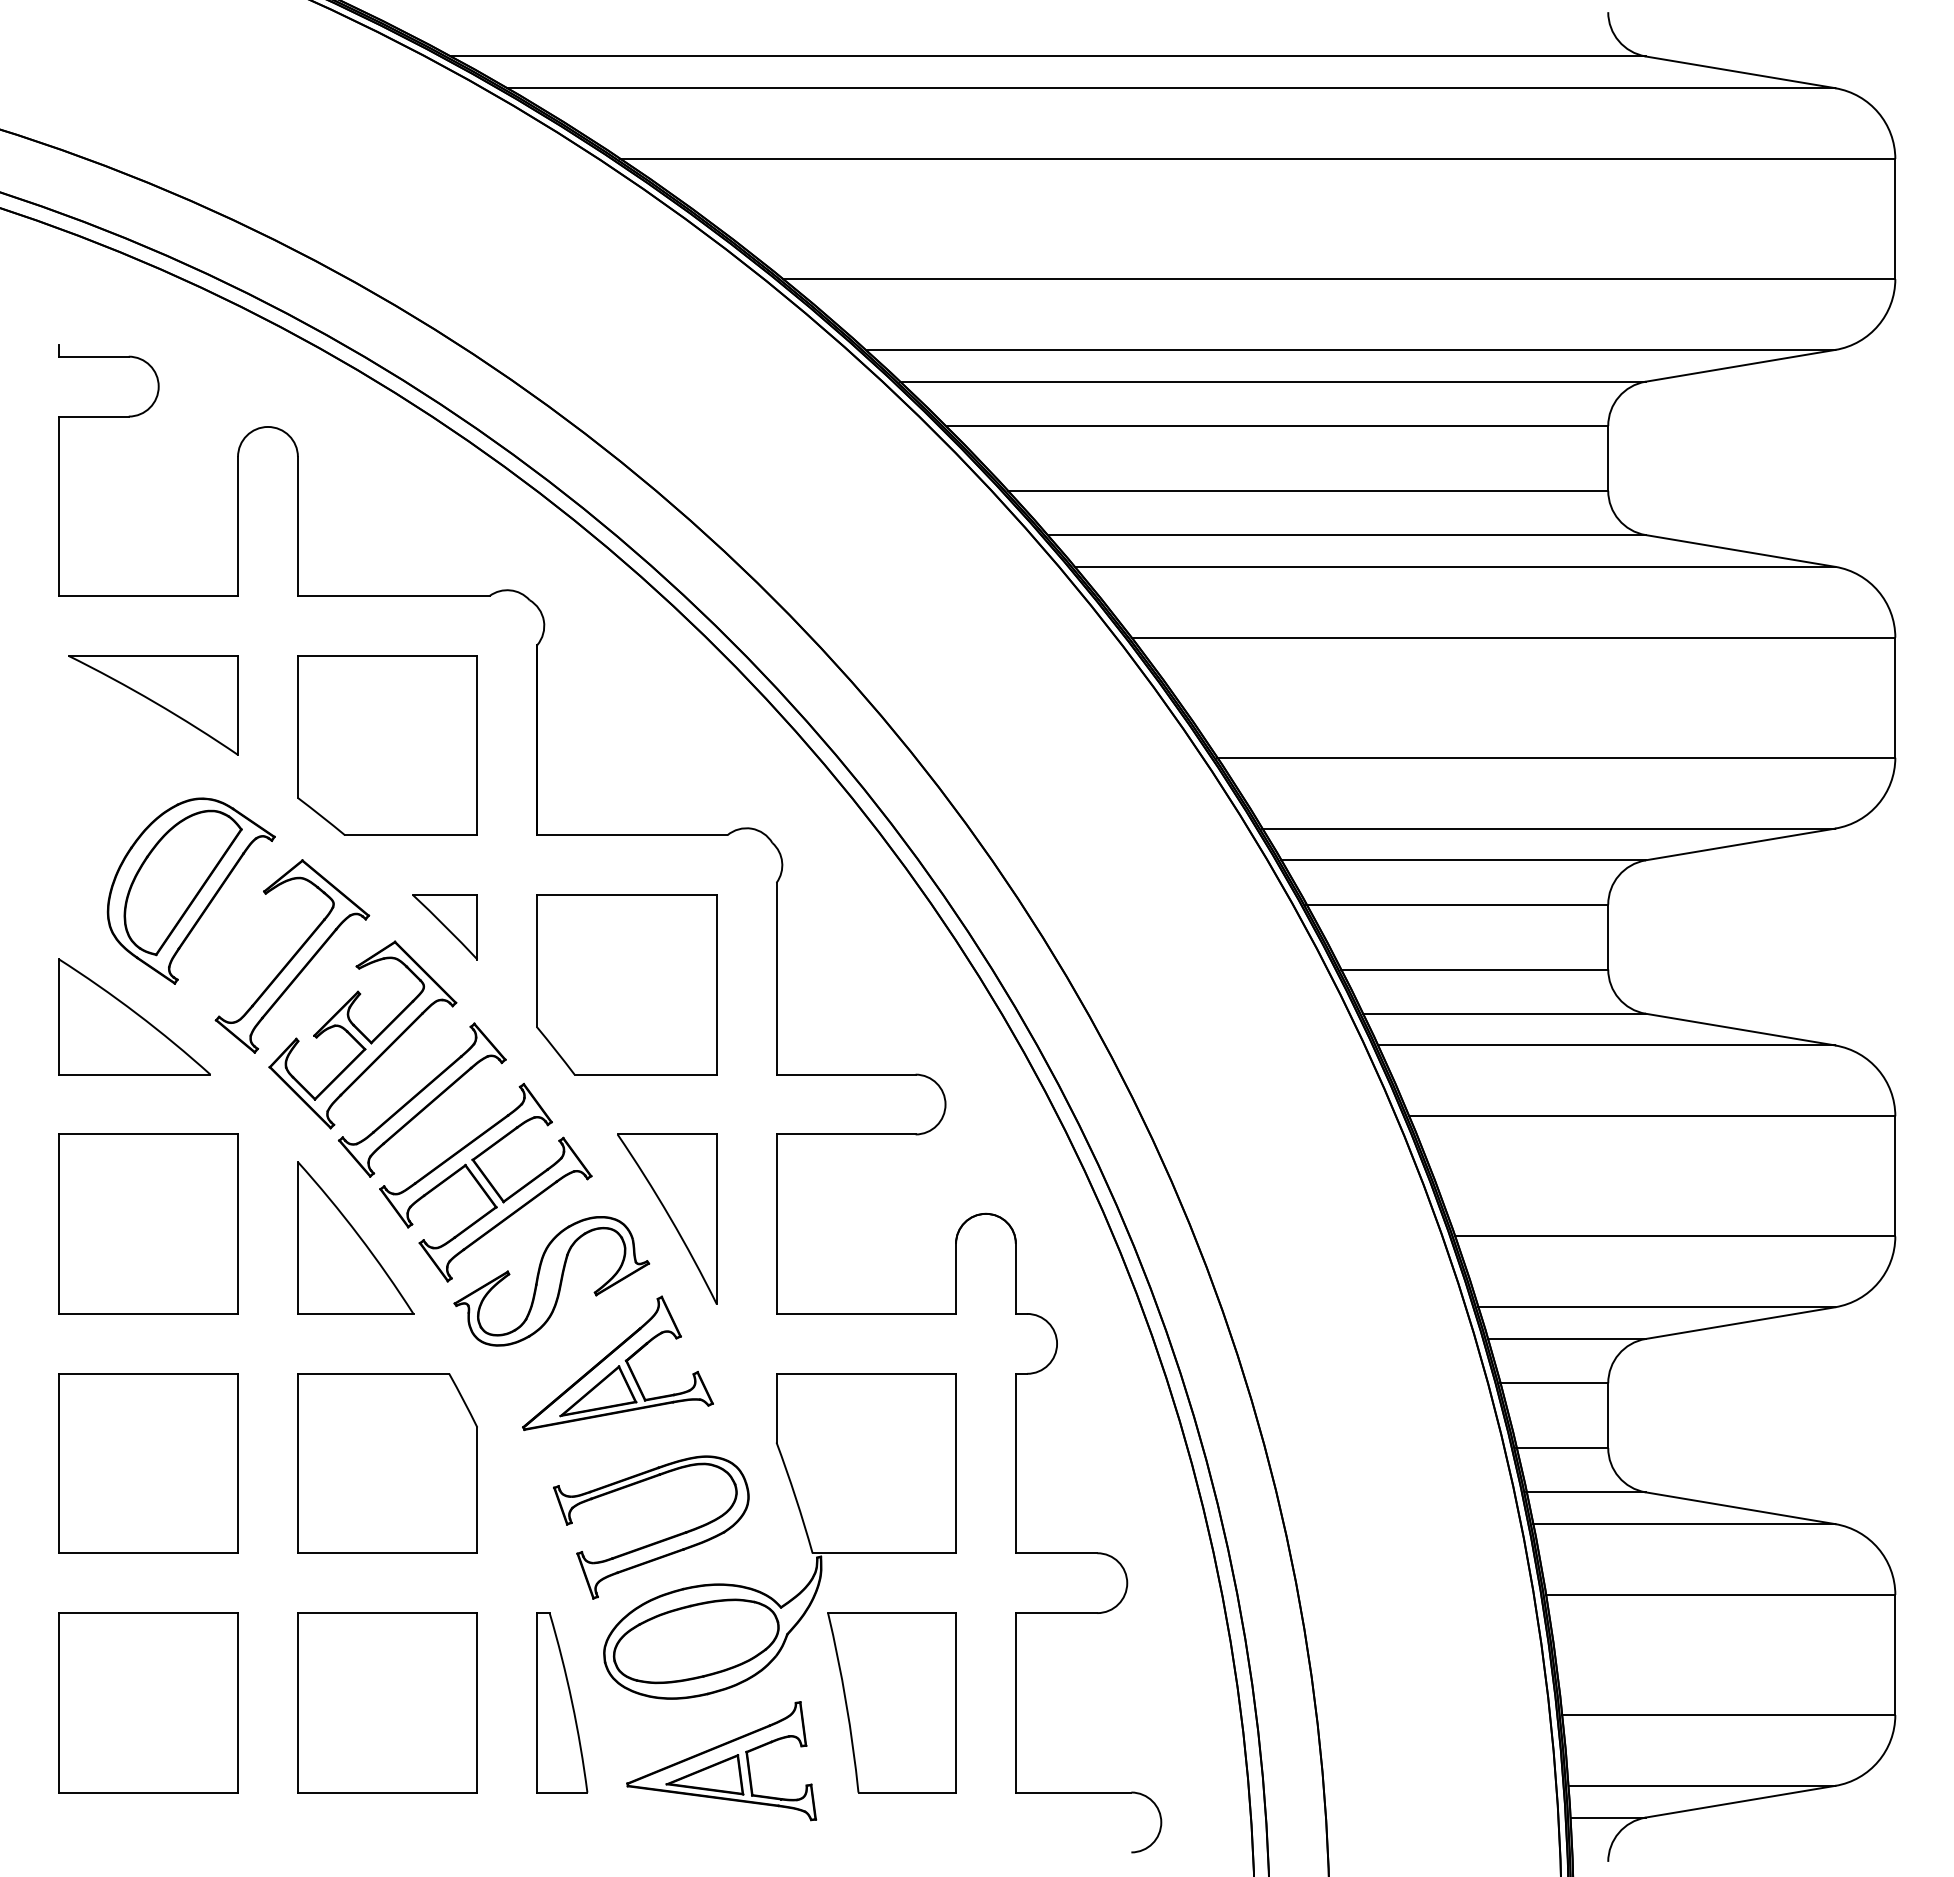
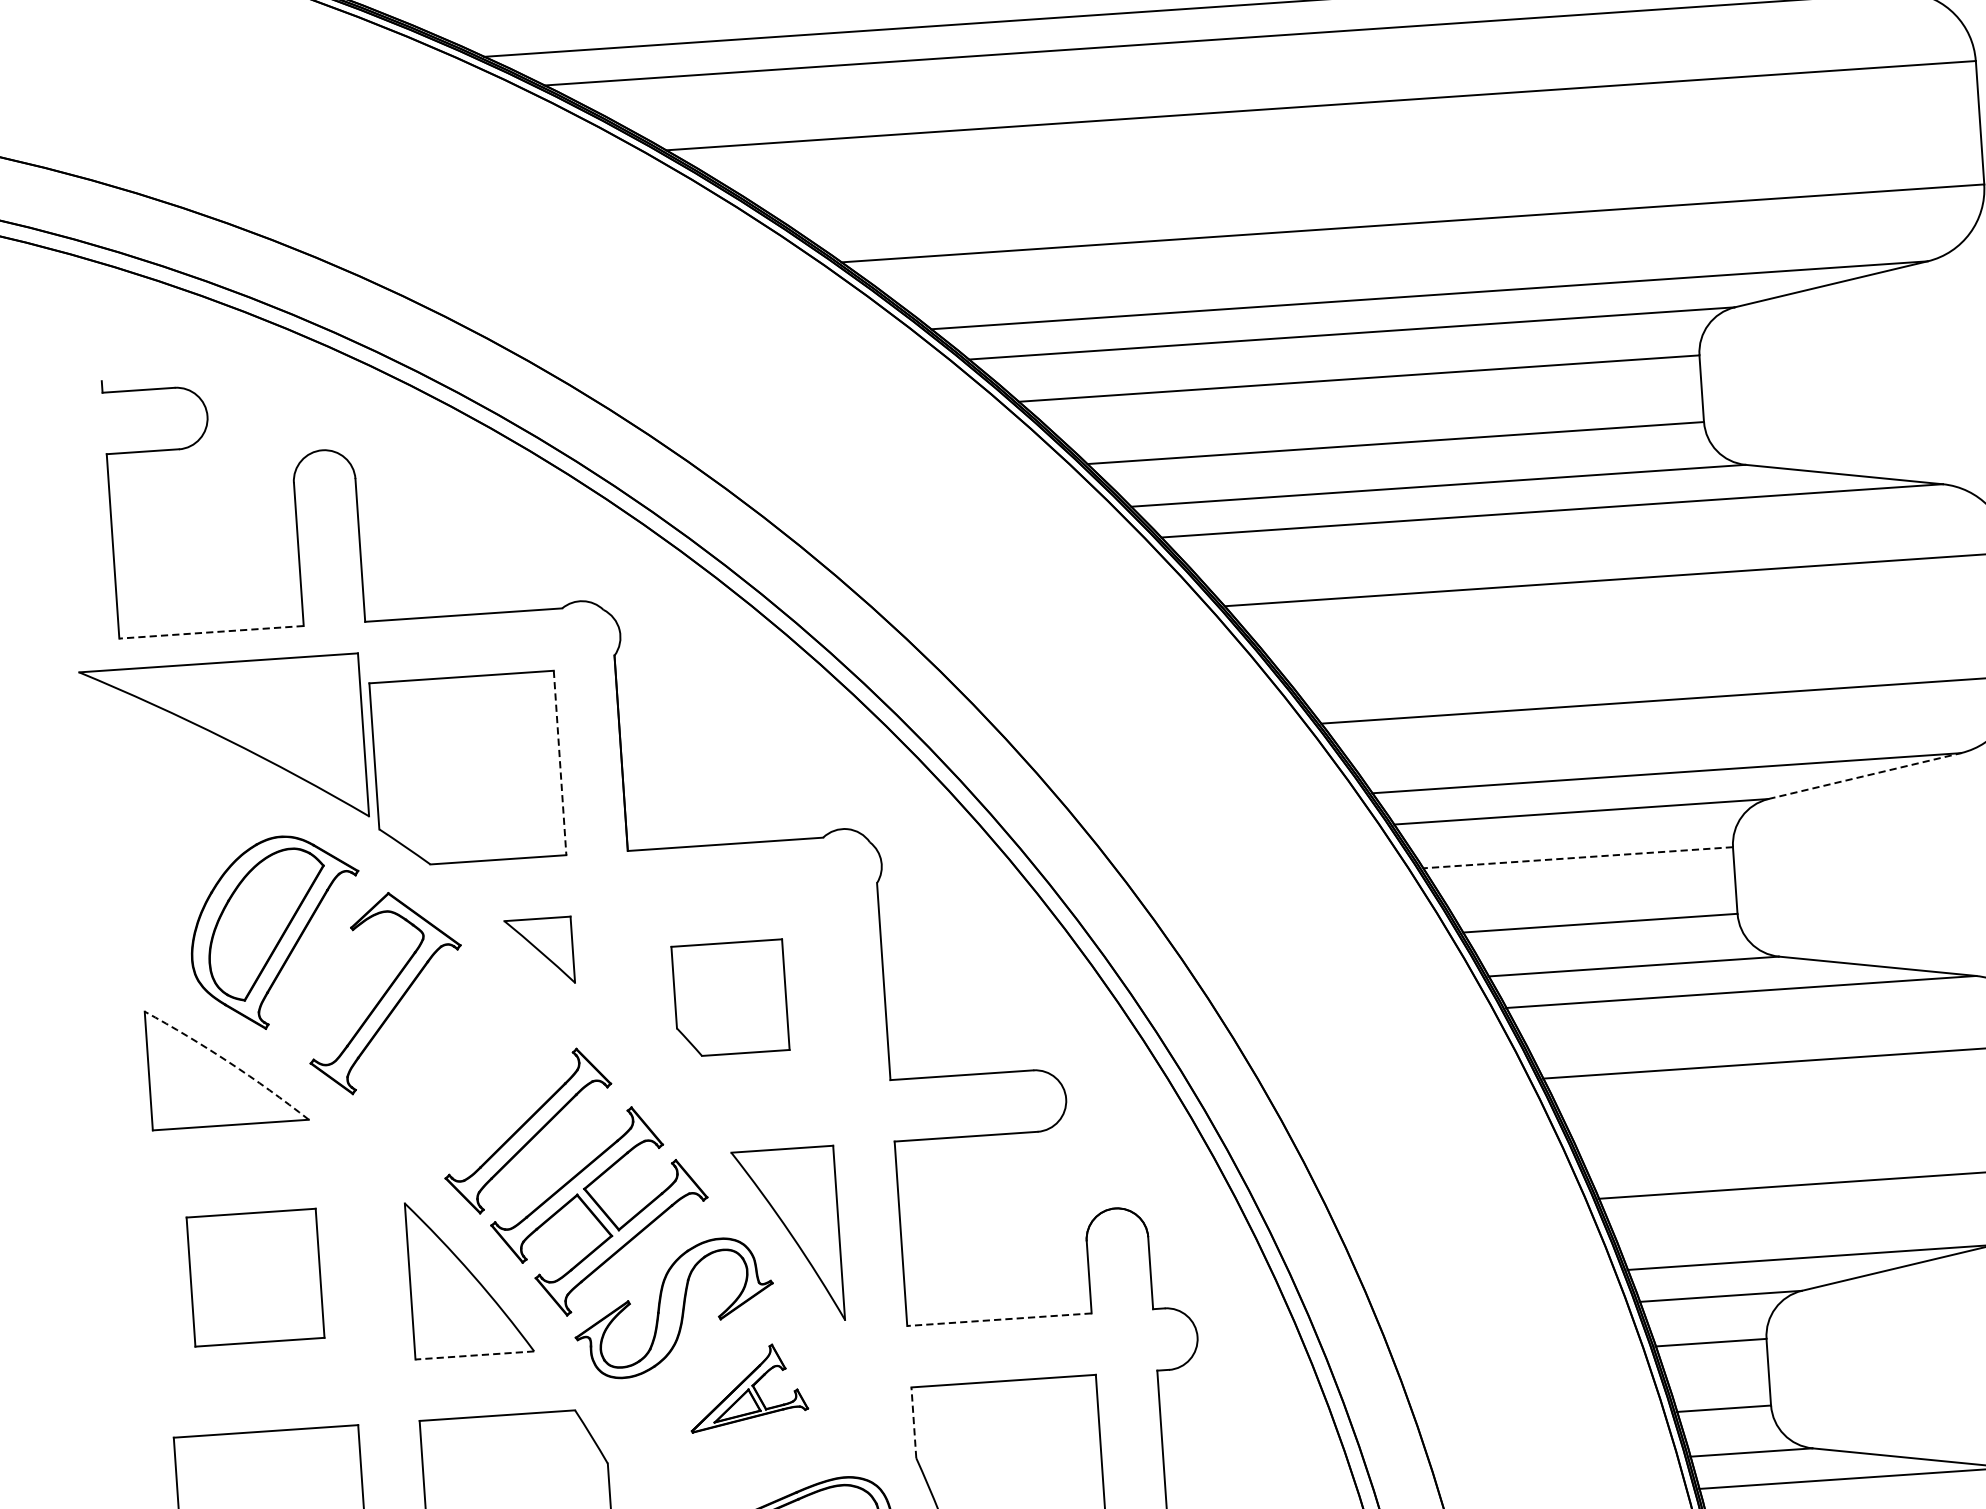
line: (148, 595) -> (211, 631), solid -> dashed
part: (153, 705) -> (224, 744), size x1.6
line: (477, 745) -> (560, 762), solid -> dashed
line: (1741, 844) -> (1865, 776), solid -> dashed
line: (1457, 904) -> (1578, 857), solid -> dashed
part: (626, 984) -> (729, 997), size x0.6
arc: (136, 1013) -> (228, 1062), solid -> dashed
part: (362, 1034) -> (462, 1067), removed
part: (148, 1223) -> (255, 1277), size x0.7
line: (355, 1313) -> (474, 1354), solid -> dashed
line: (866, 1313) -> (999, 1319), solid -> dashed
part: (617, 1362) -> (747, 1386), size x0.6
line: (776, 1407) -> (913, 1422), solid -> dashed

